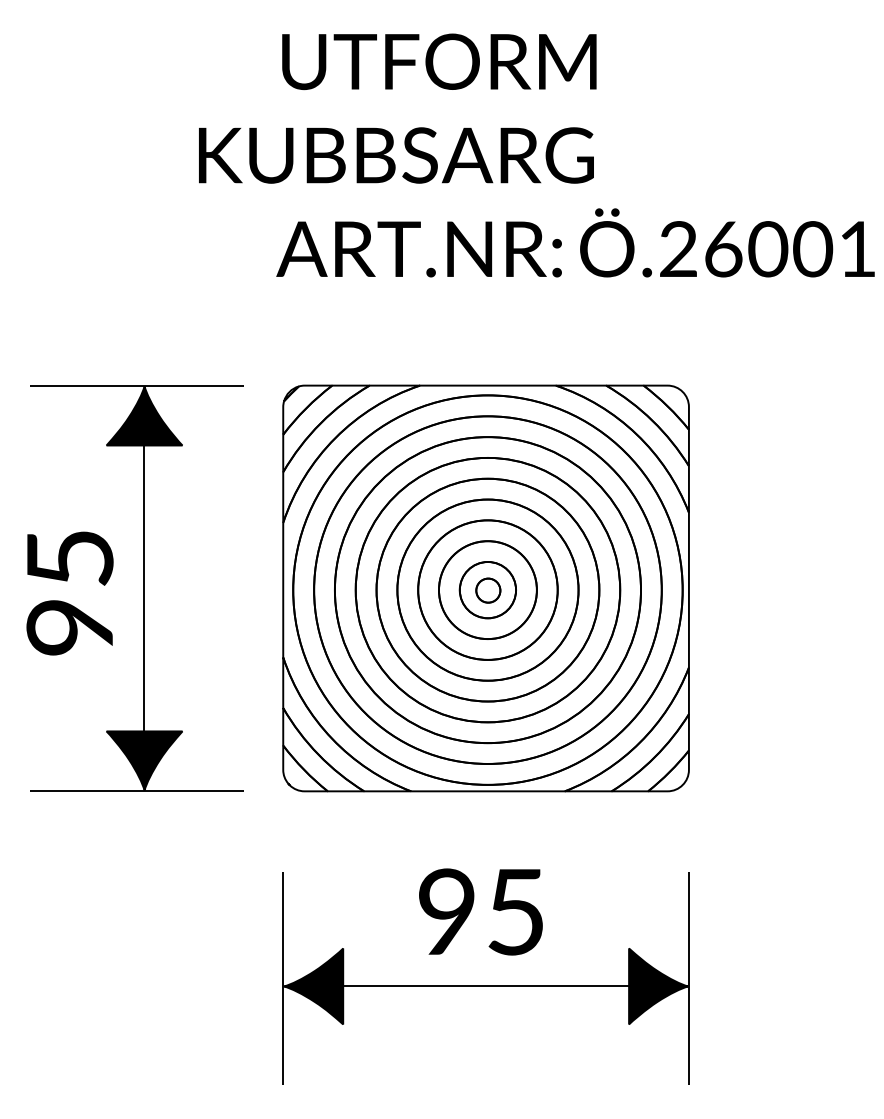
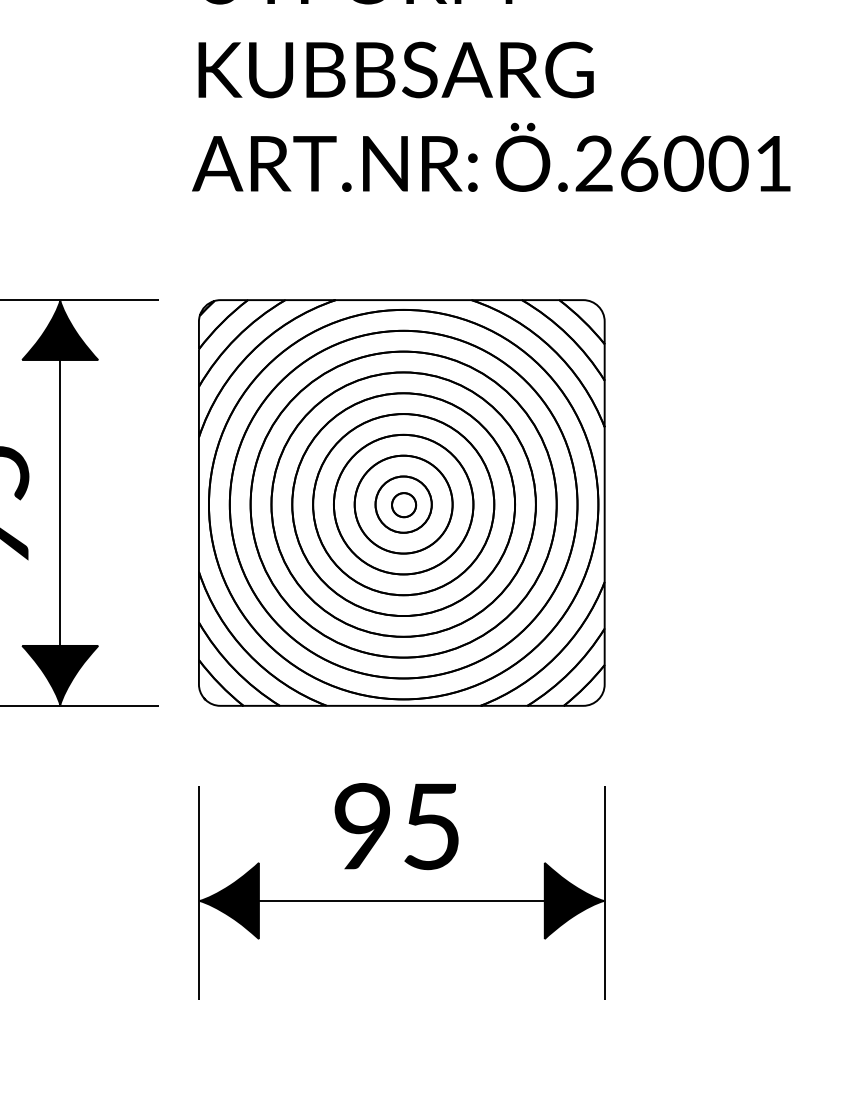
text: (396, 155) -> (396, 70), moved

